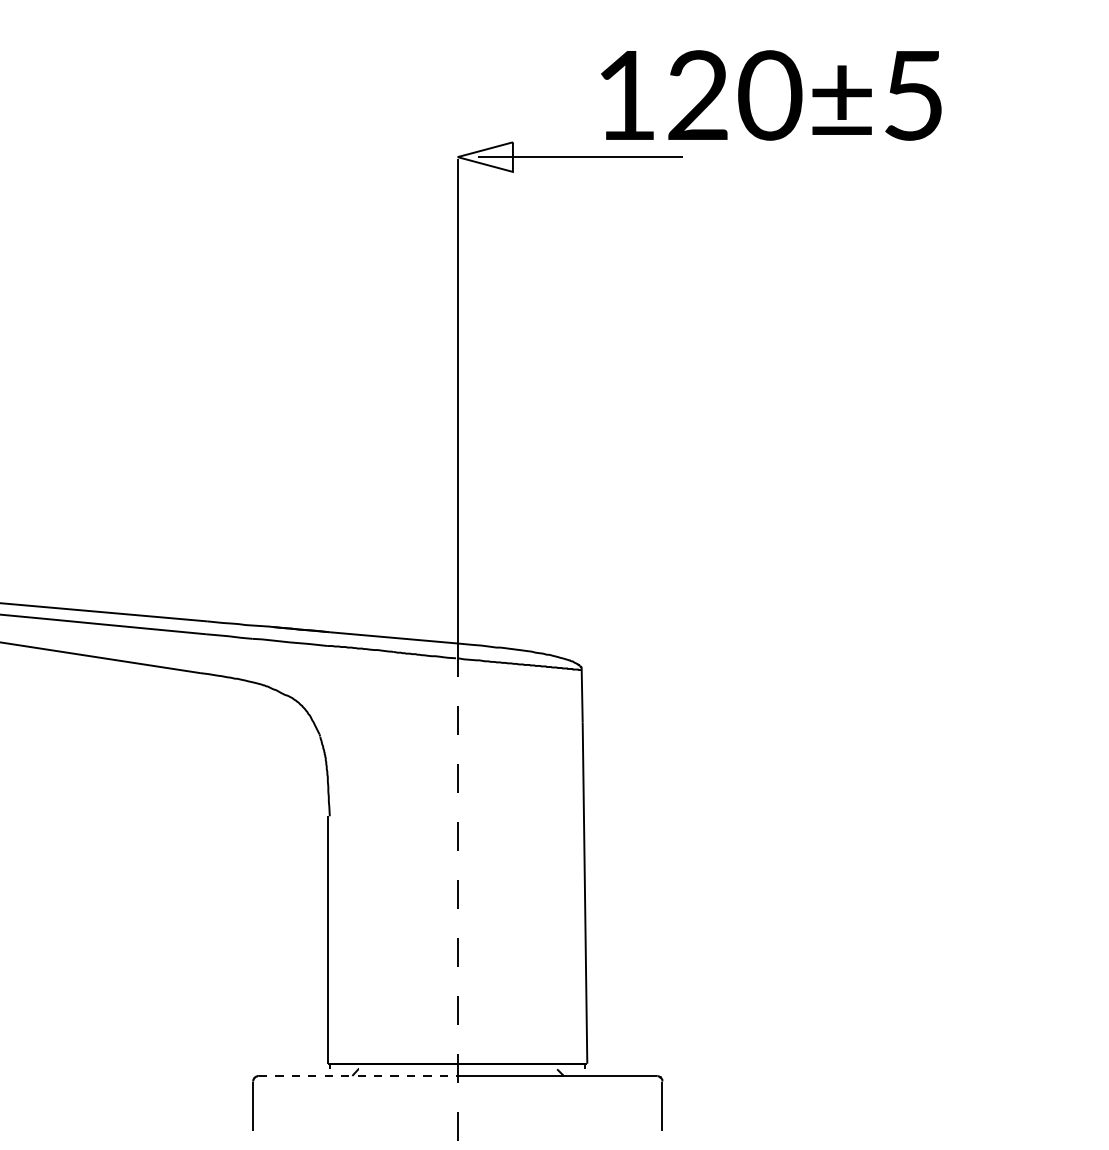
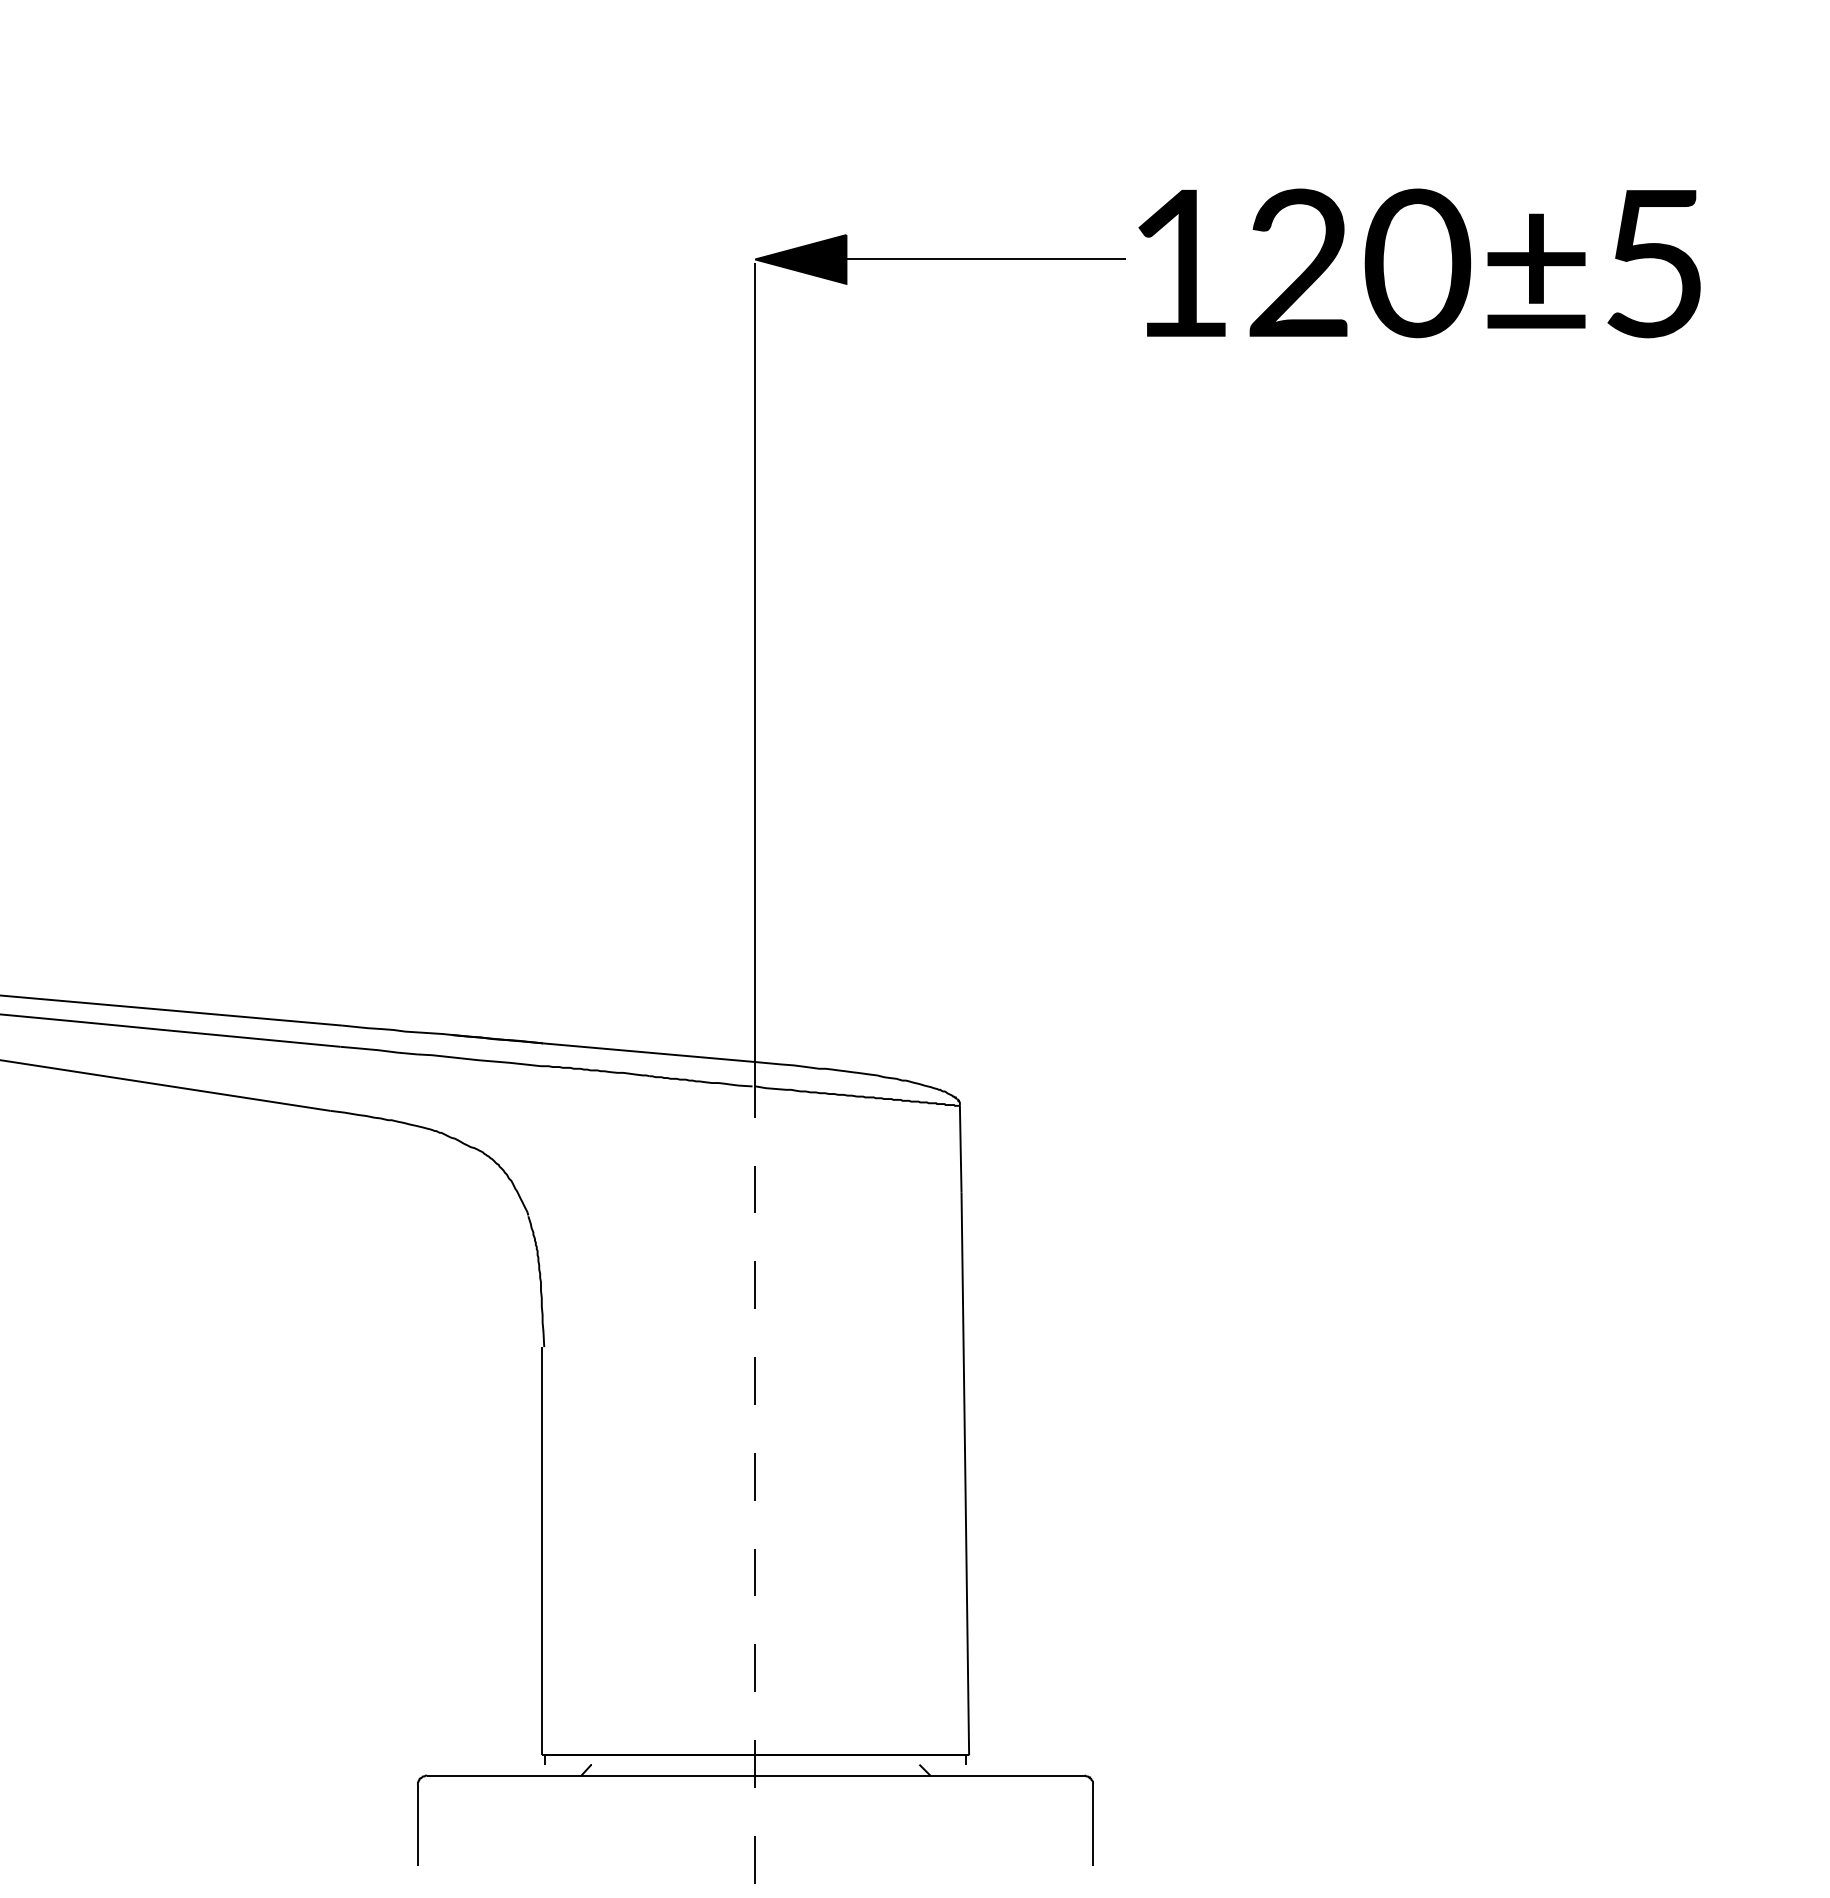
text: (771, 95) -> (1419, 263), moved
fill: (484, 156) -> (799, 258), added
line: (358, 1075) -> (591, 1774), dashed -> solid

